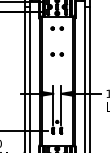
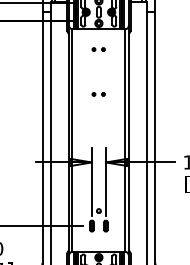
part: (56, 28) -> (97, 49), size x0.6
part: (56, 54) -> (97, 94), size x0.6

